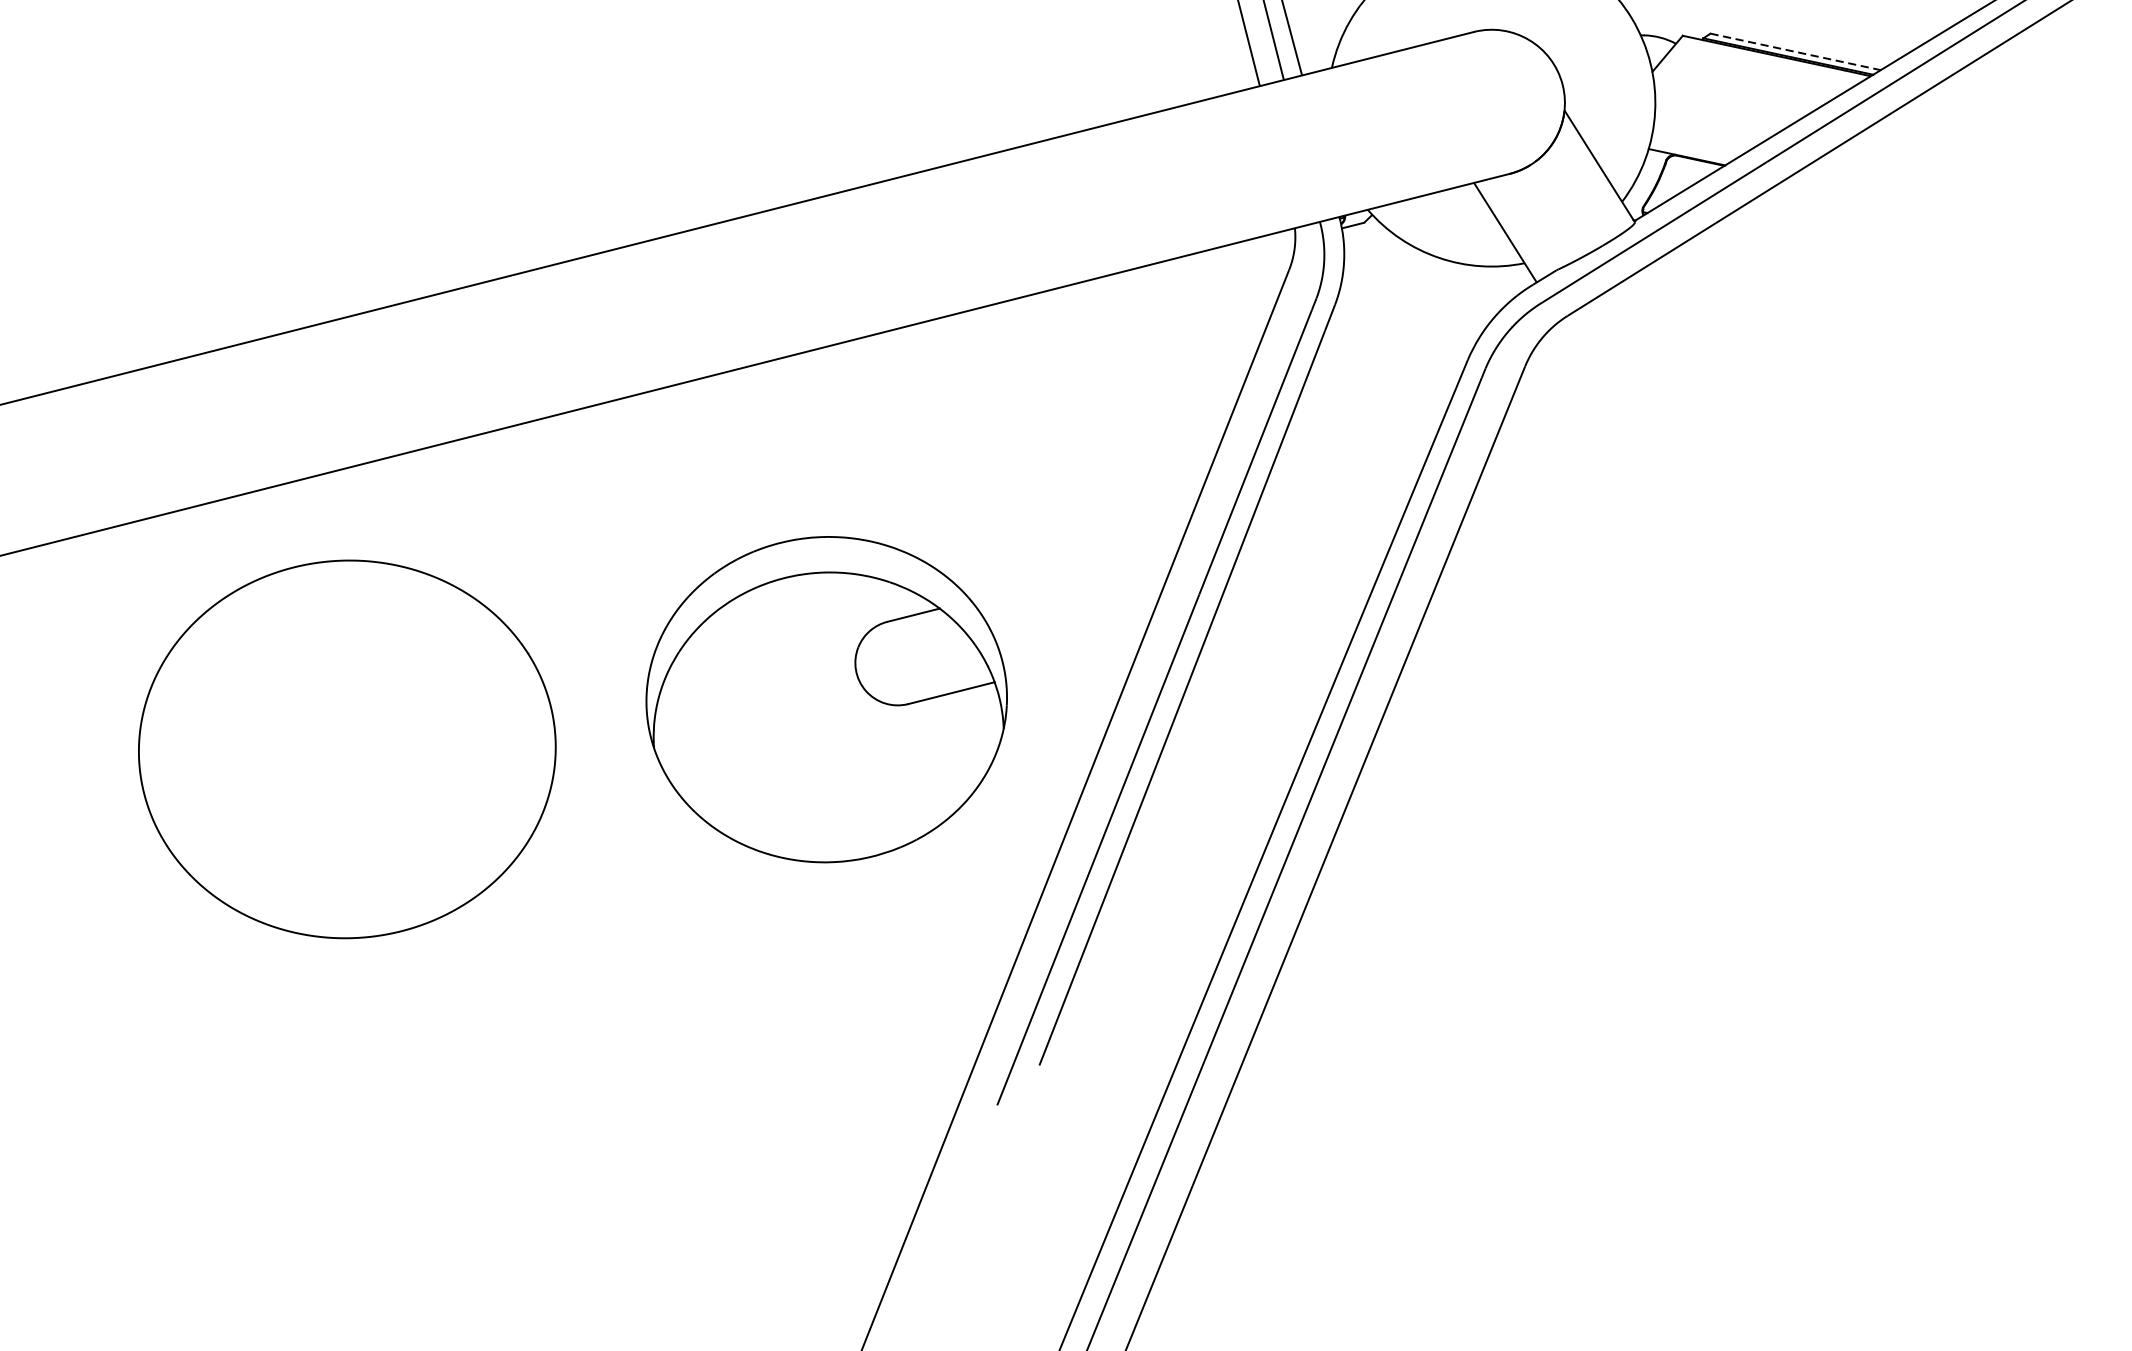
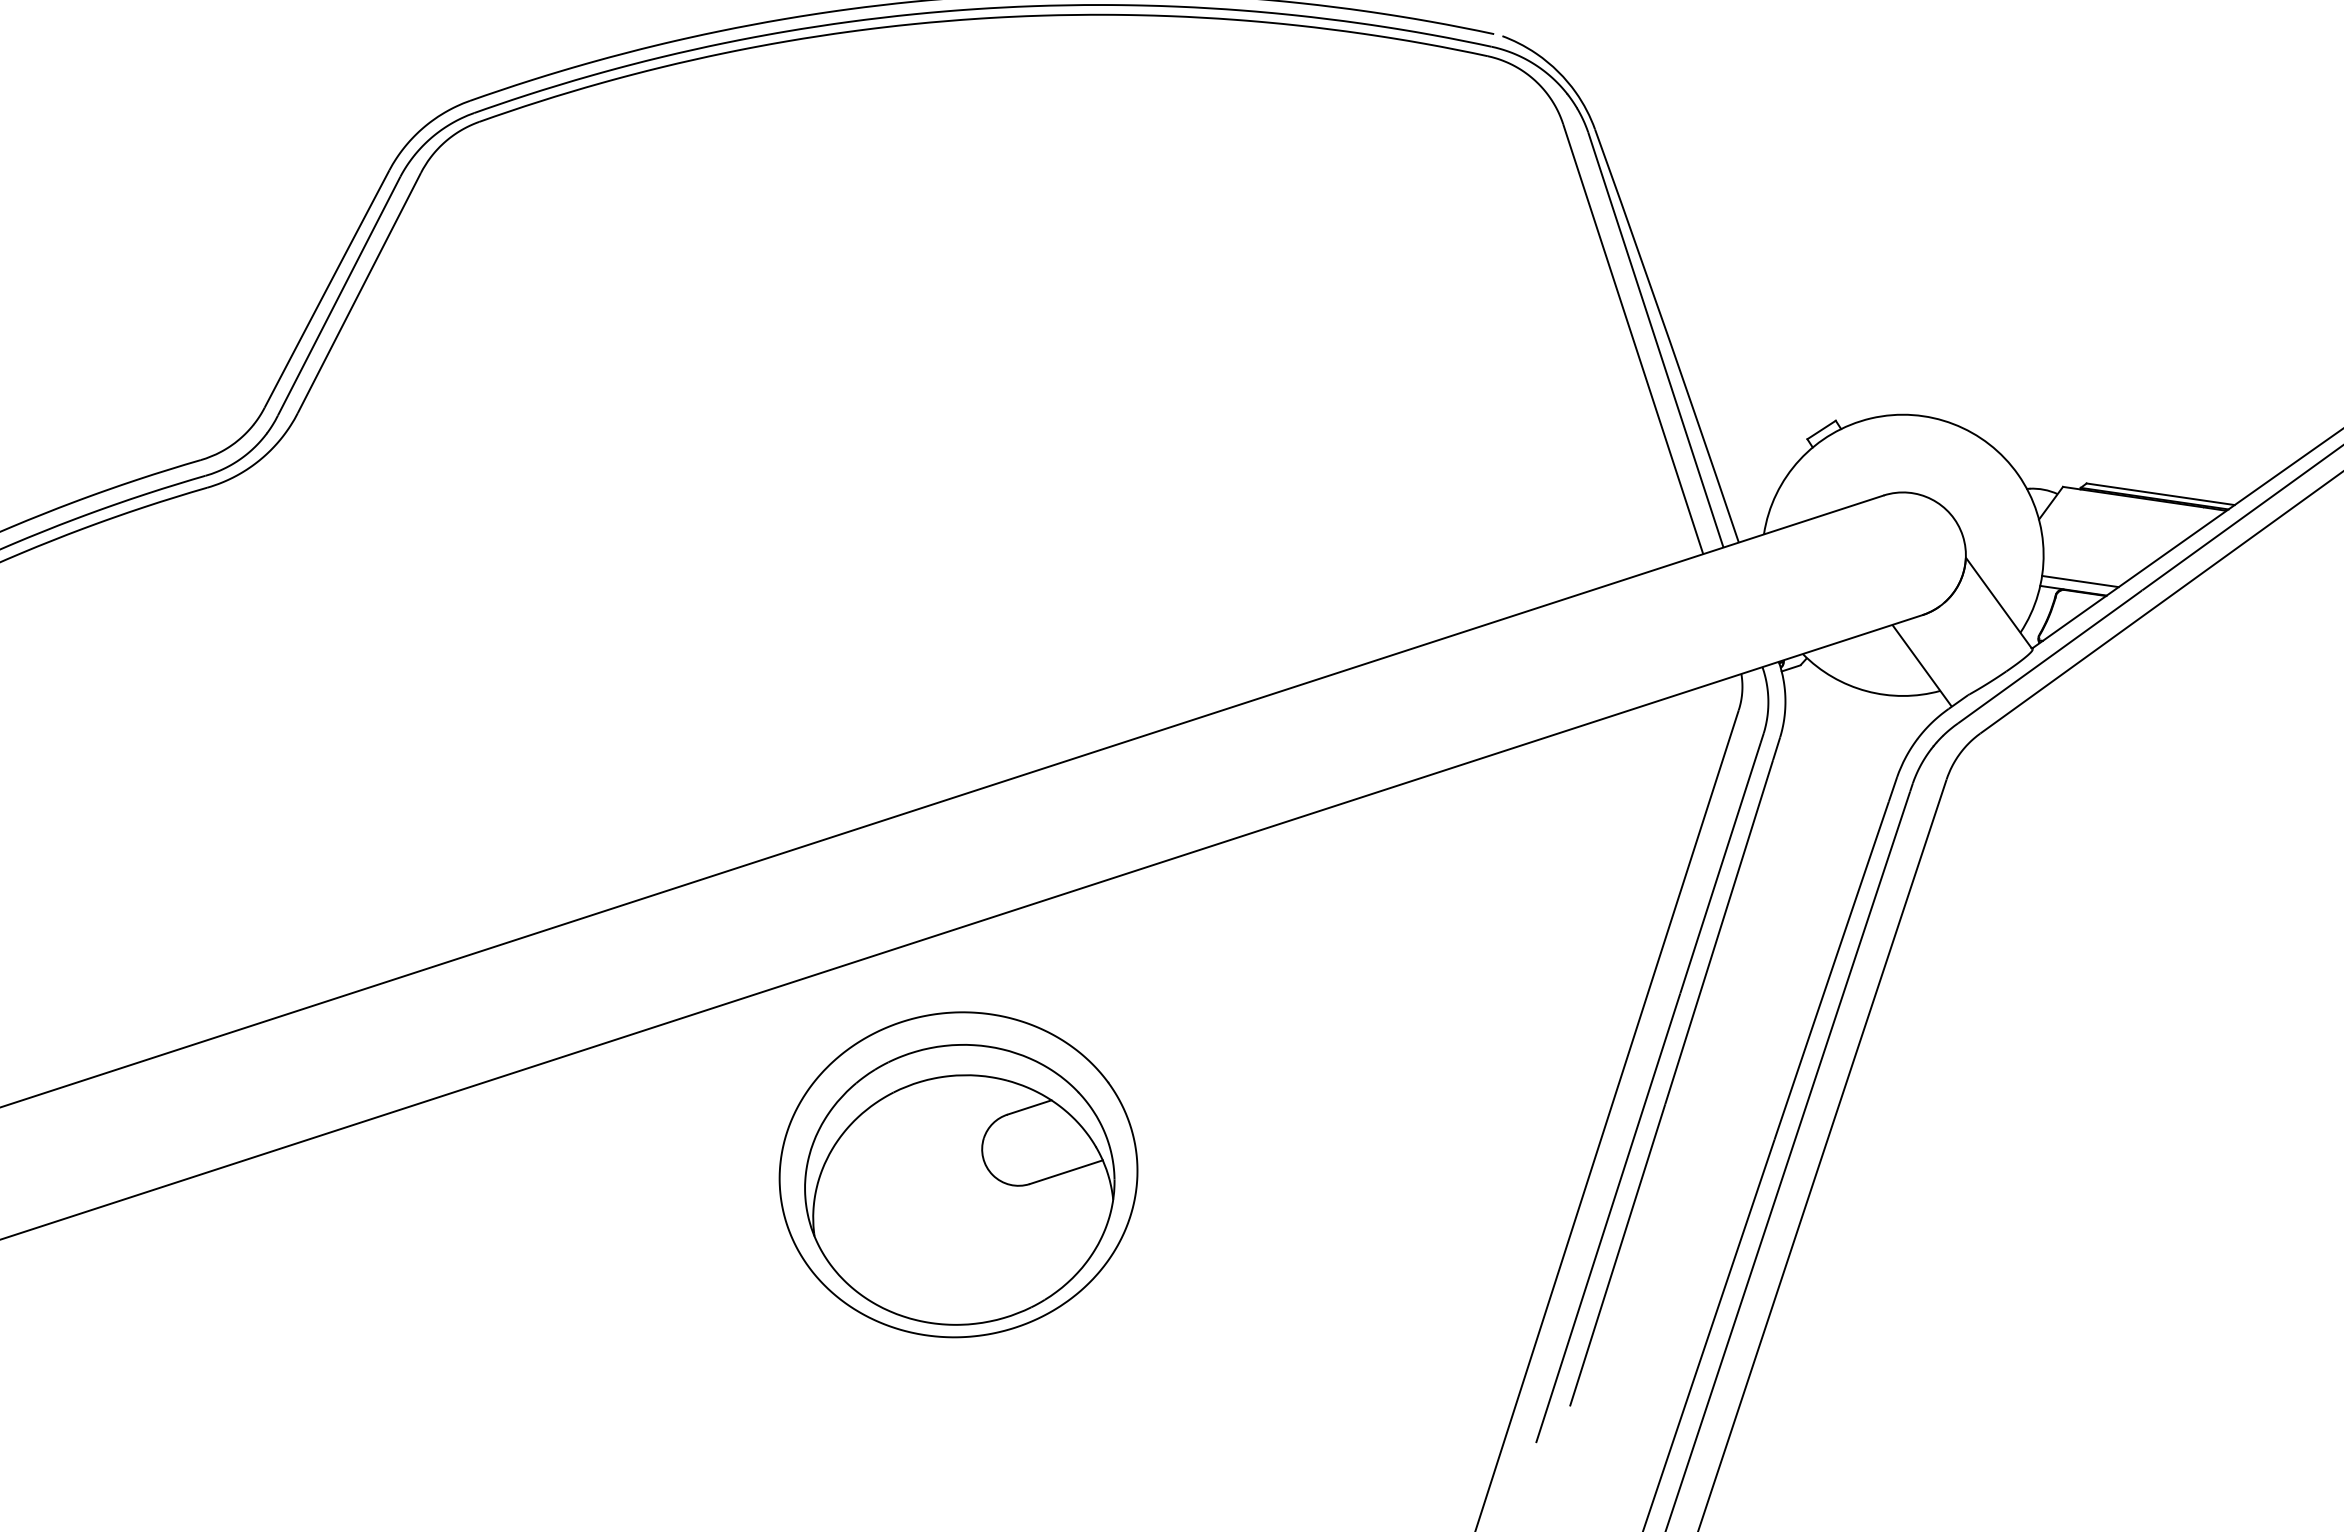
line: (1795, 52) -> (2160, 494), dashed -> solid
line: (1695, 147) -> (2080, 581), added
part: (826, 699) -> (959, 1184), moved

